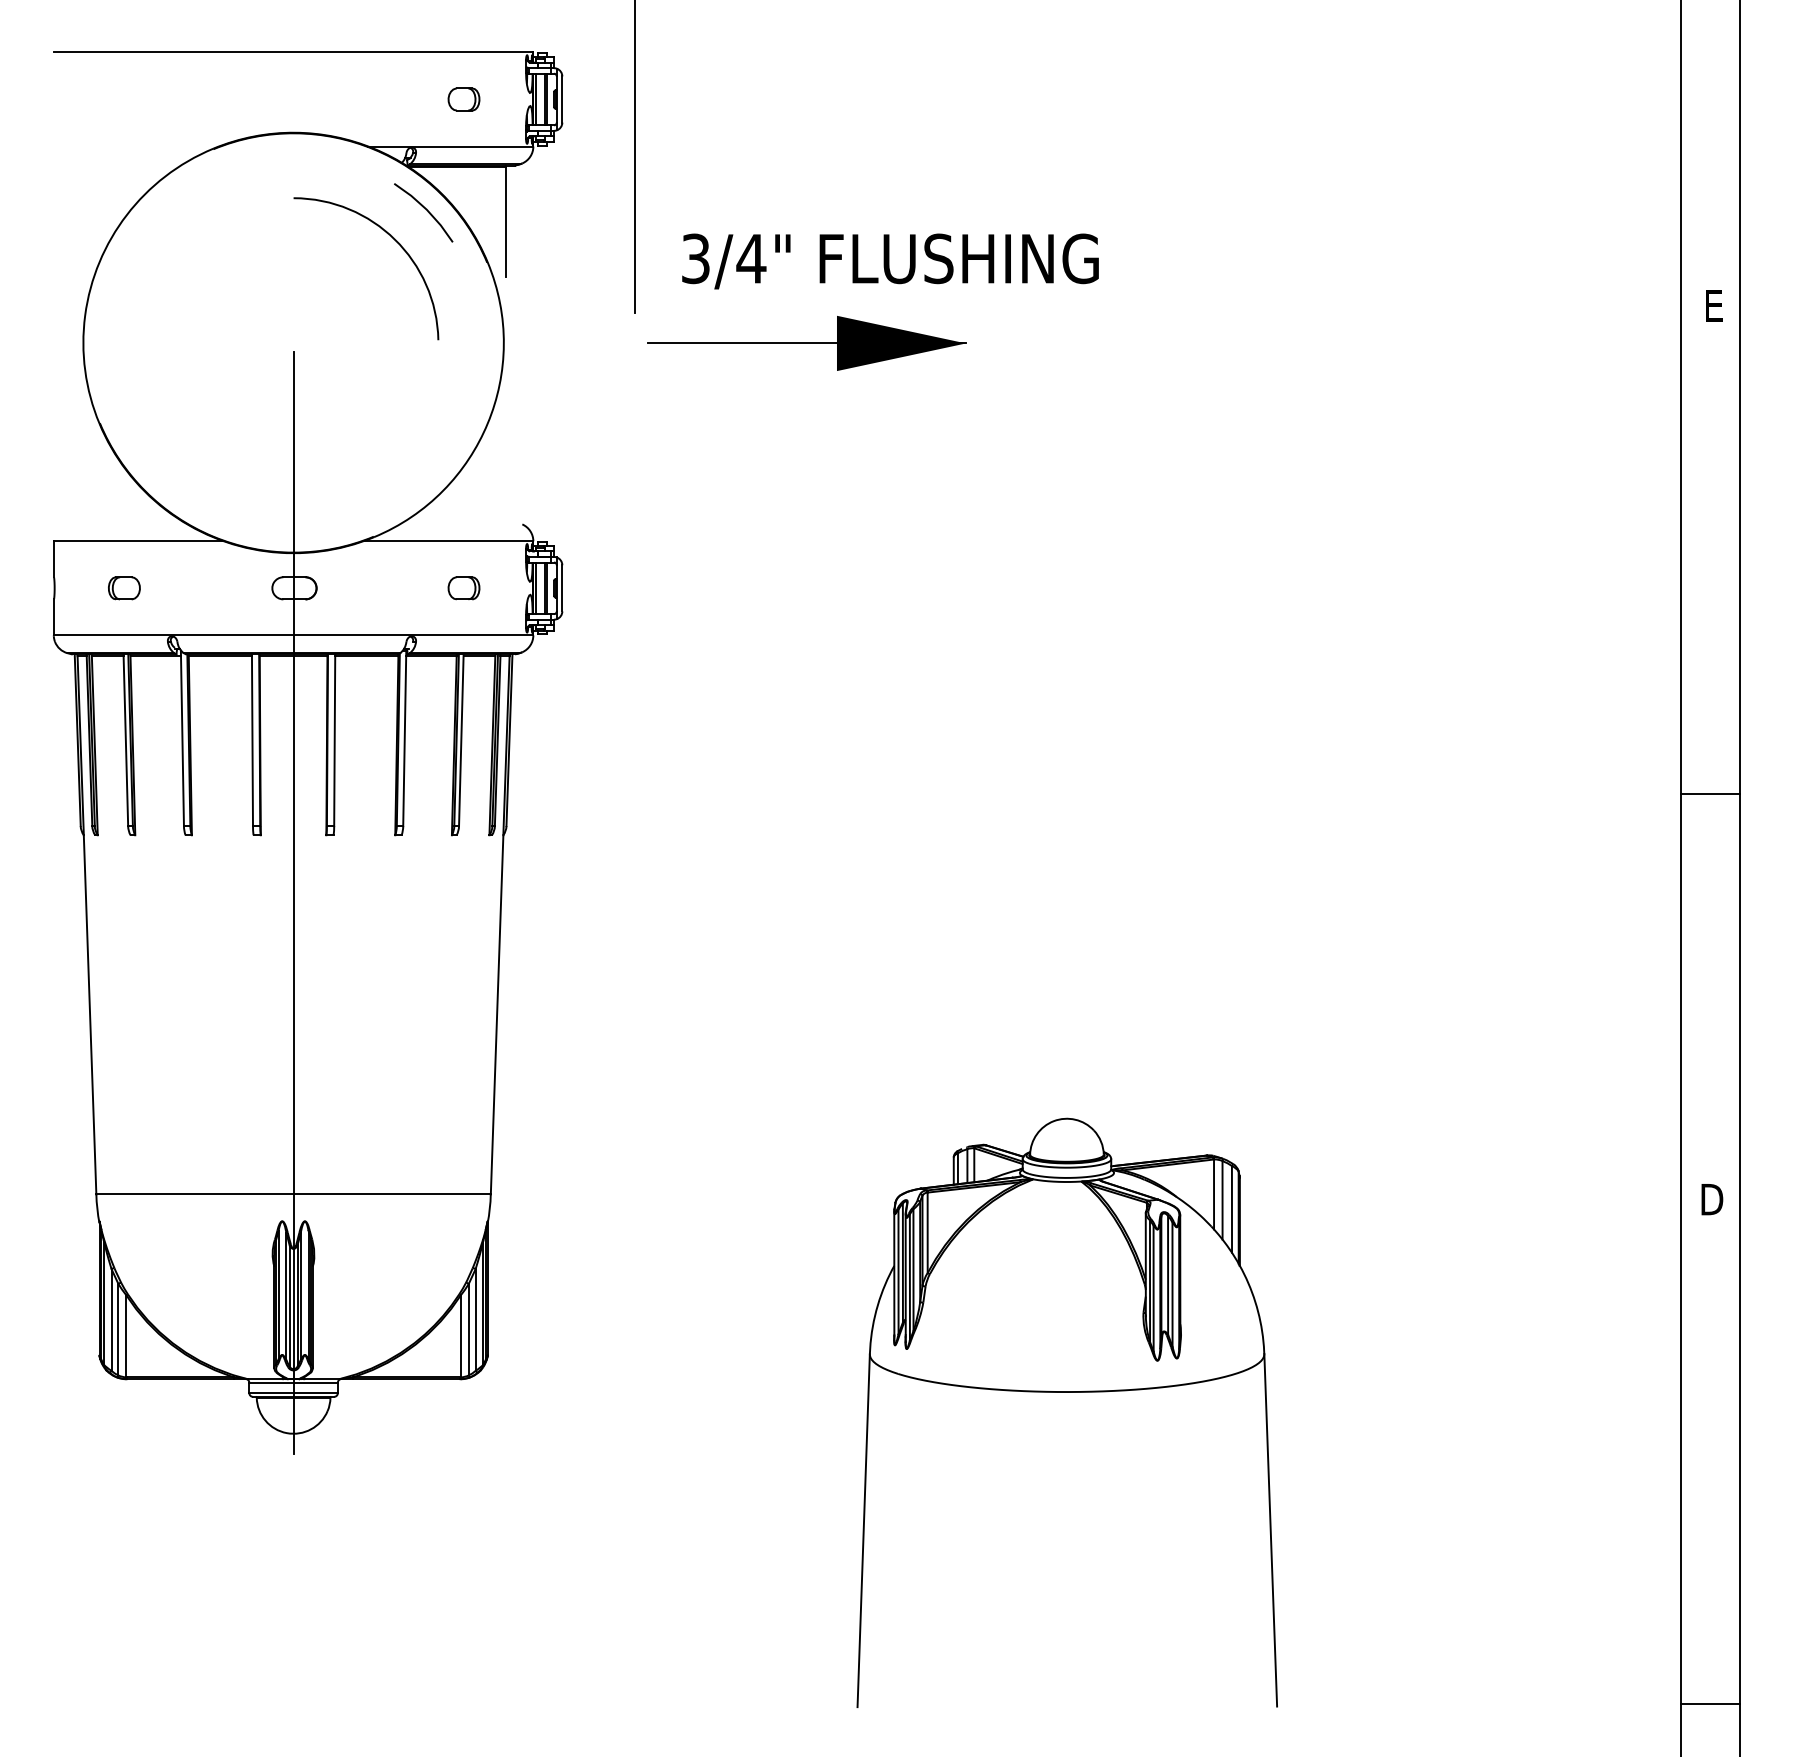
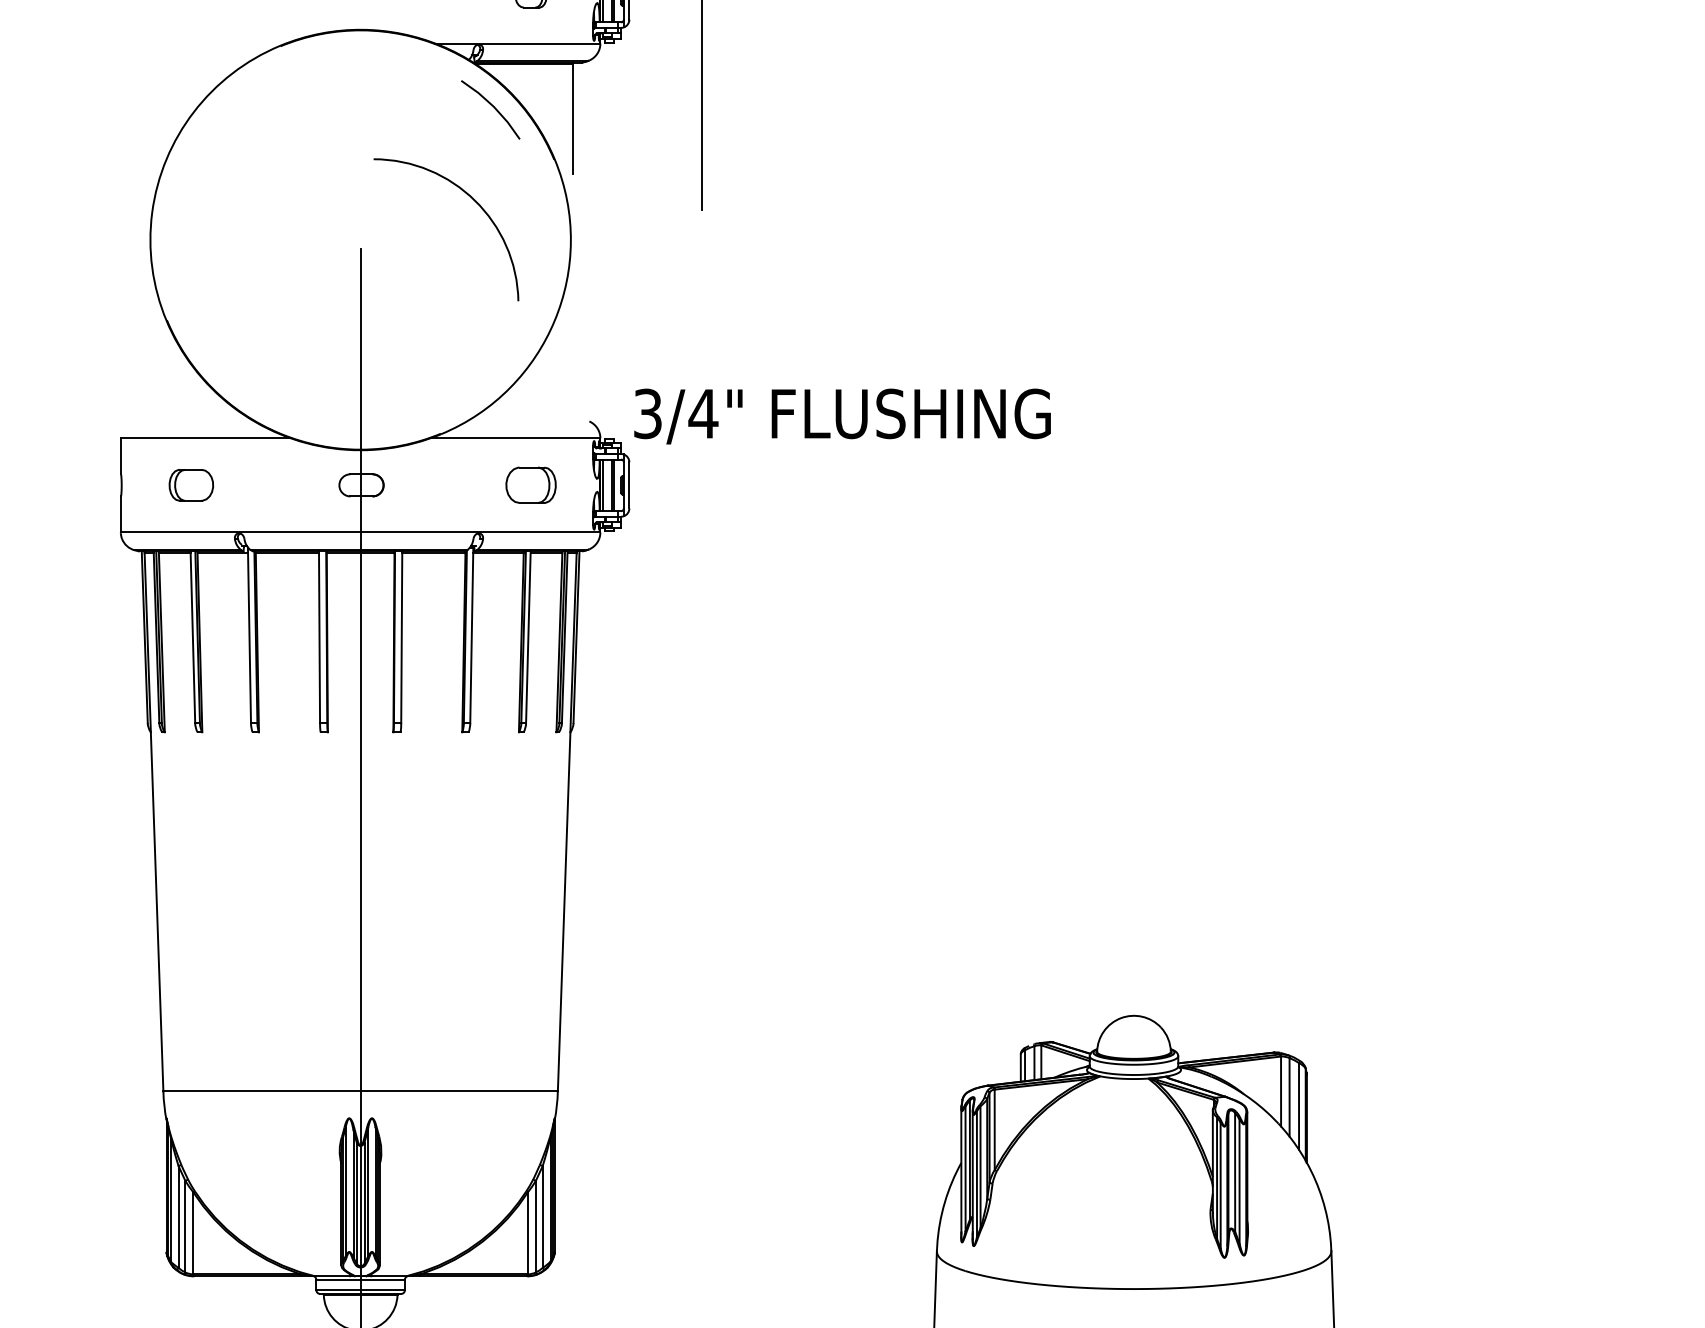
arc: (394, 240) -> (474, 201), moved
text: (890, 261) -> (842, 416), moved
part: (806, 343) -> (873, 240), removed
part: (124, 588) -> (191, 485), size x1.4
part: (463, 588) -> (530, 485), size x1.6

